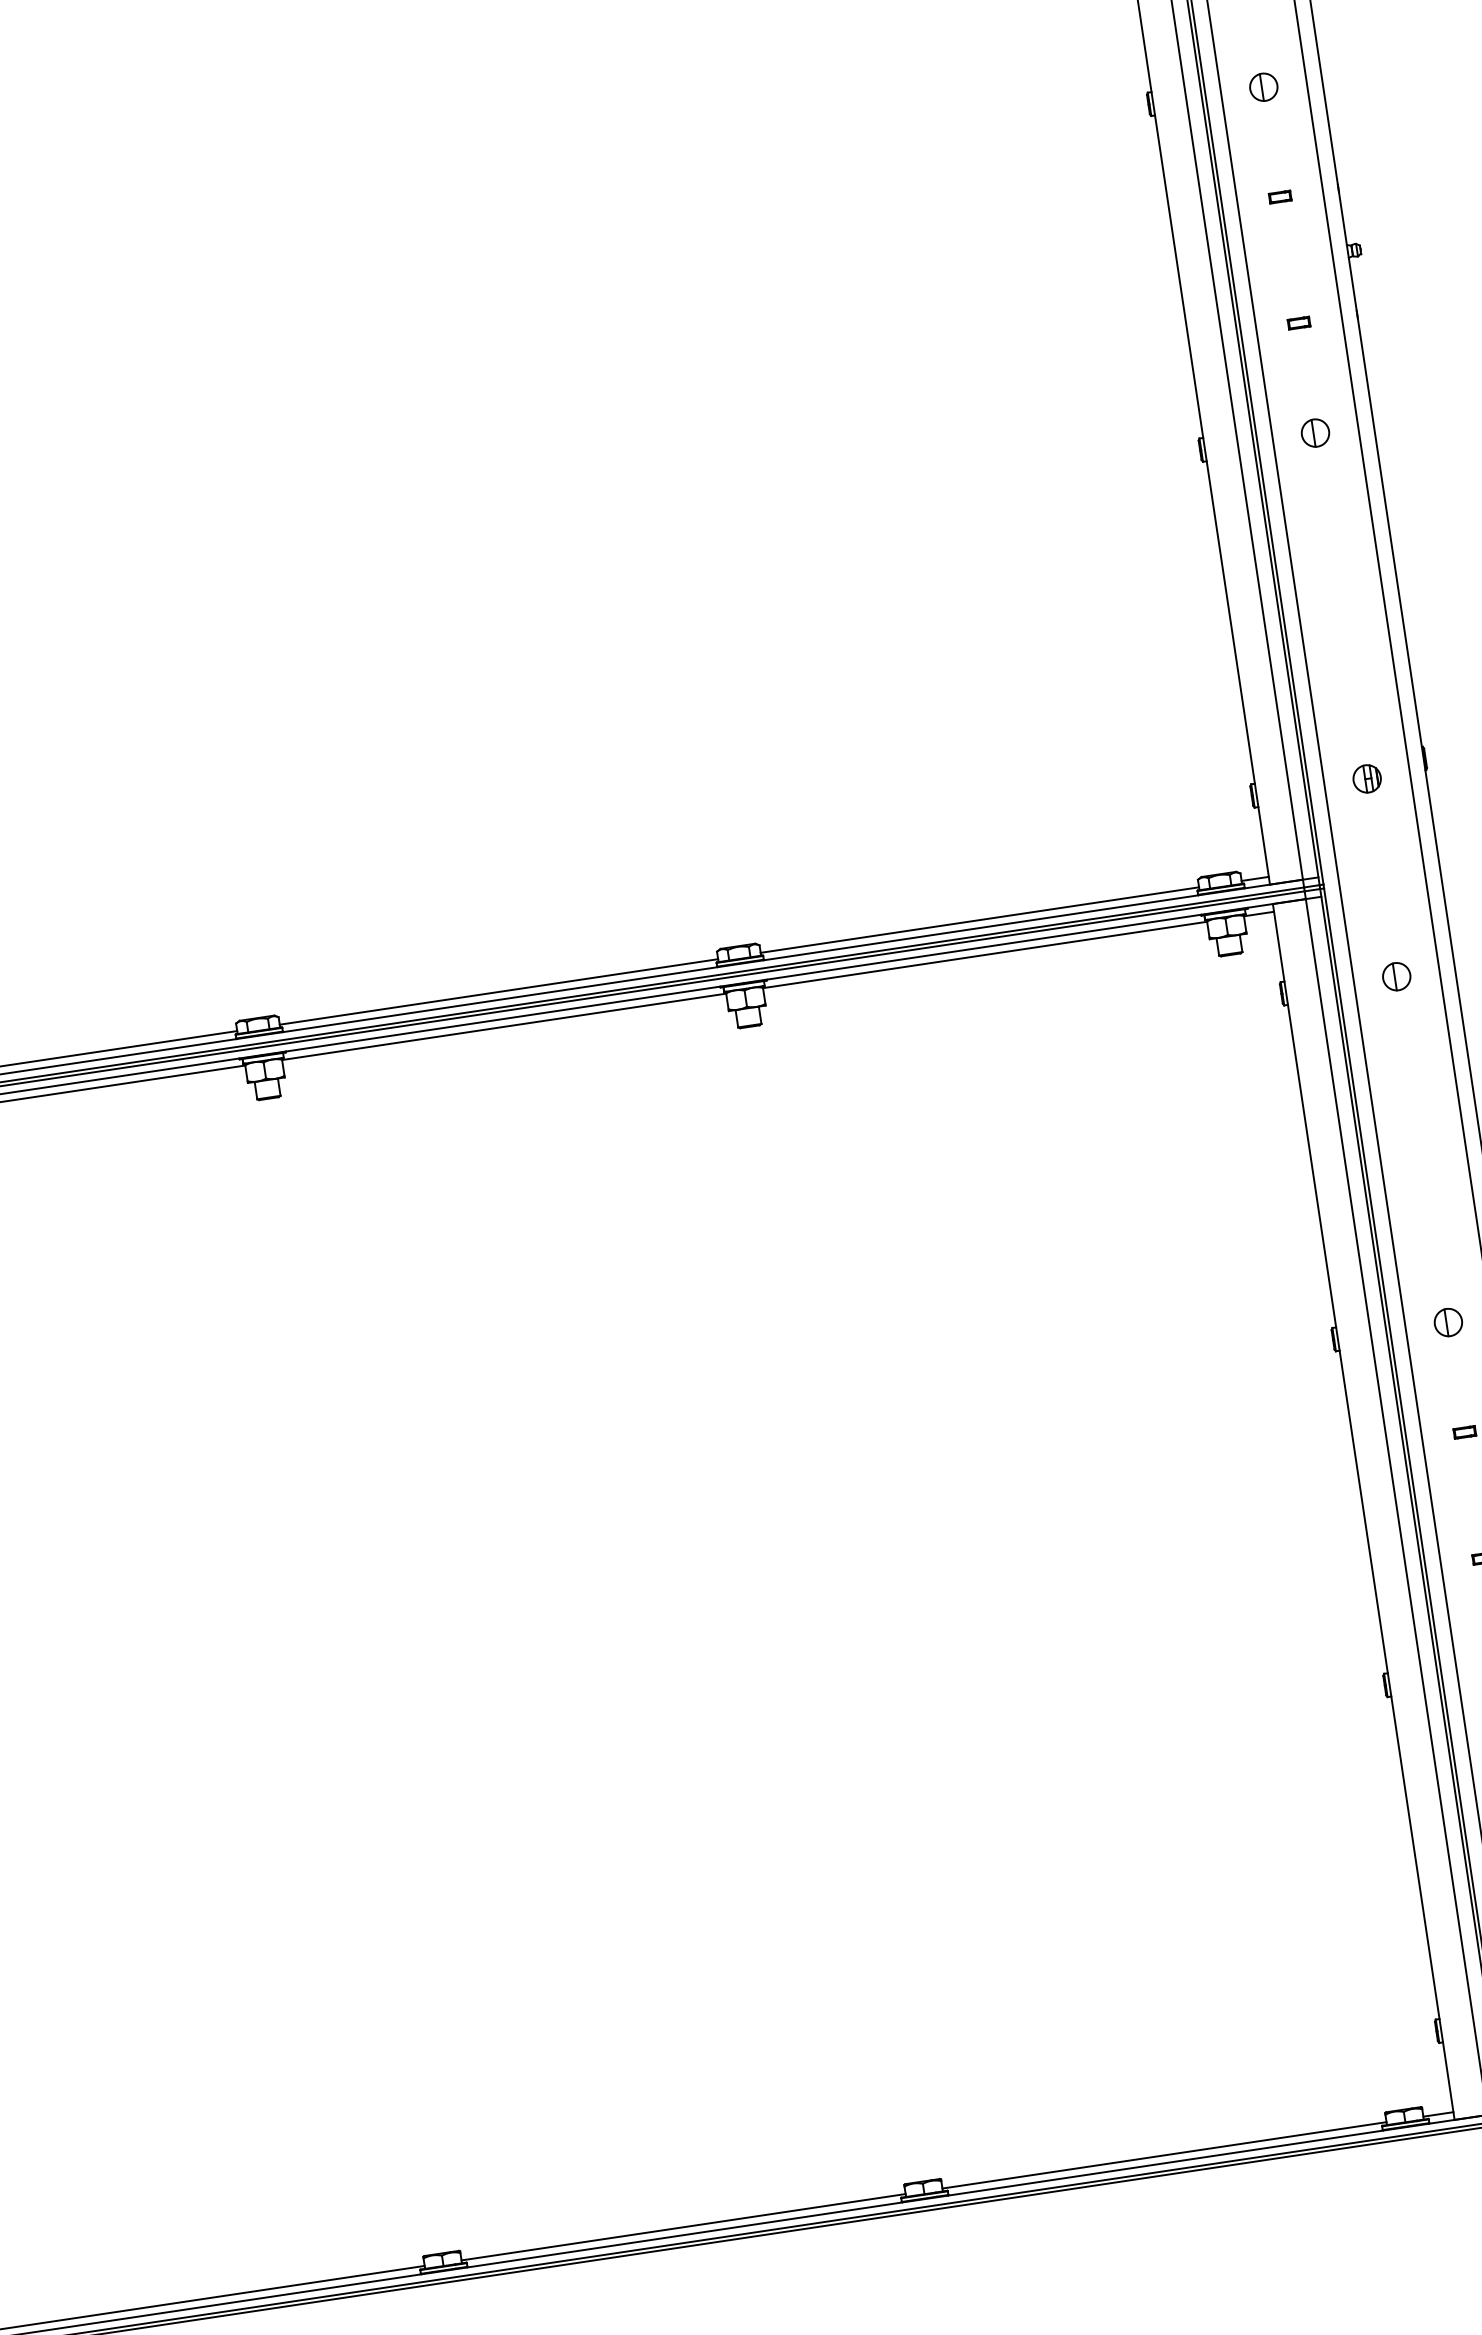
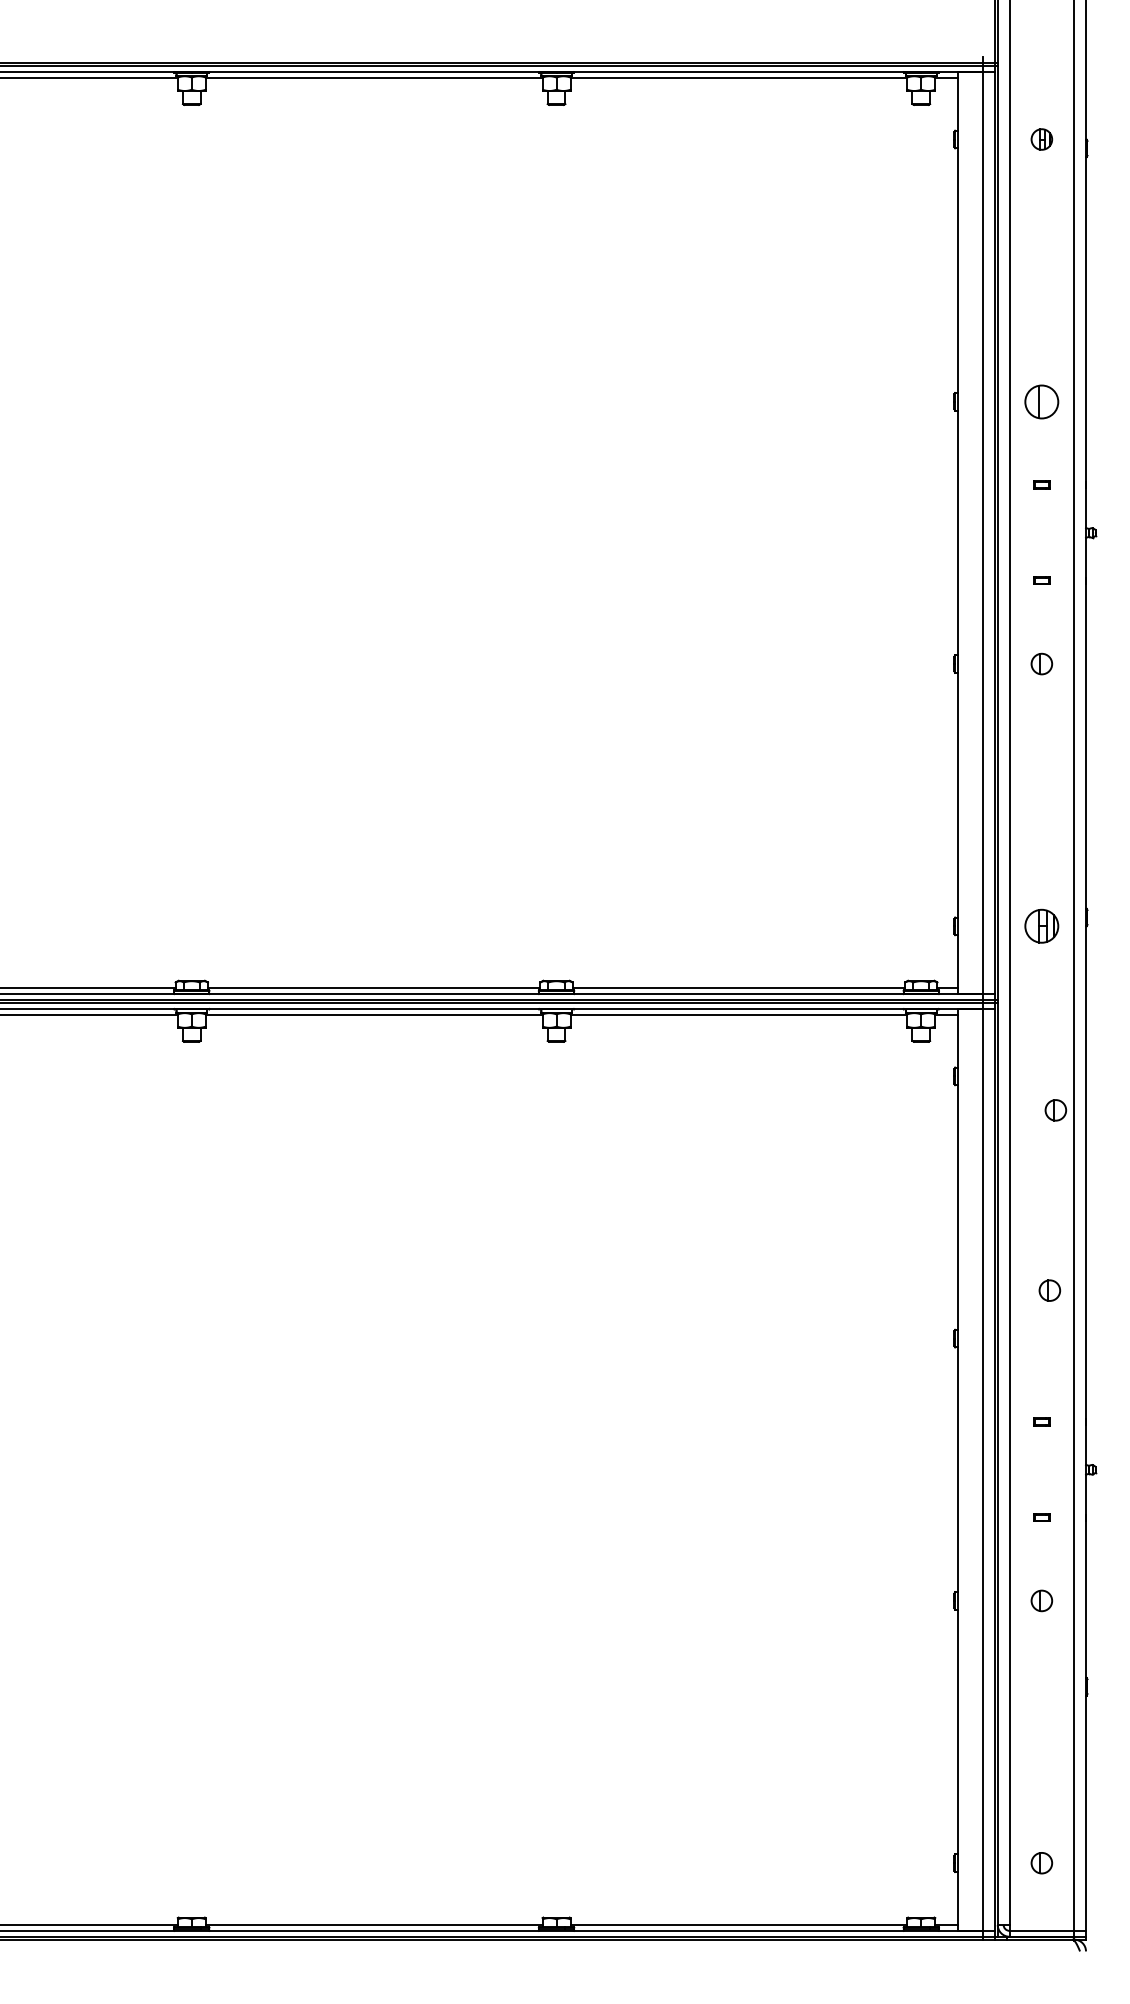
part: (1263, 86) -> (1041, 401), size x1.6
part: (1366, 779) -> (1041, 926), size x1.6
part: (1396, 976) -> (1055, 1110), moved
part: (1447, 1322) -> (1049, 1290), moved

